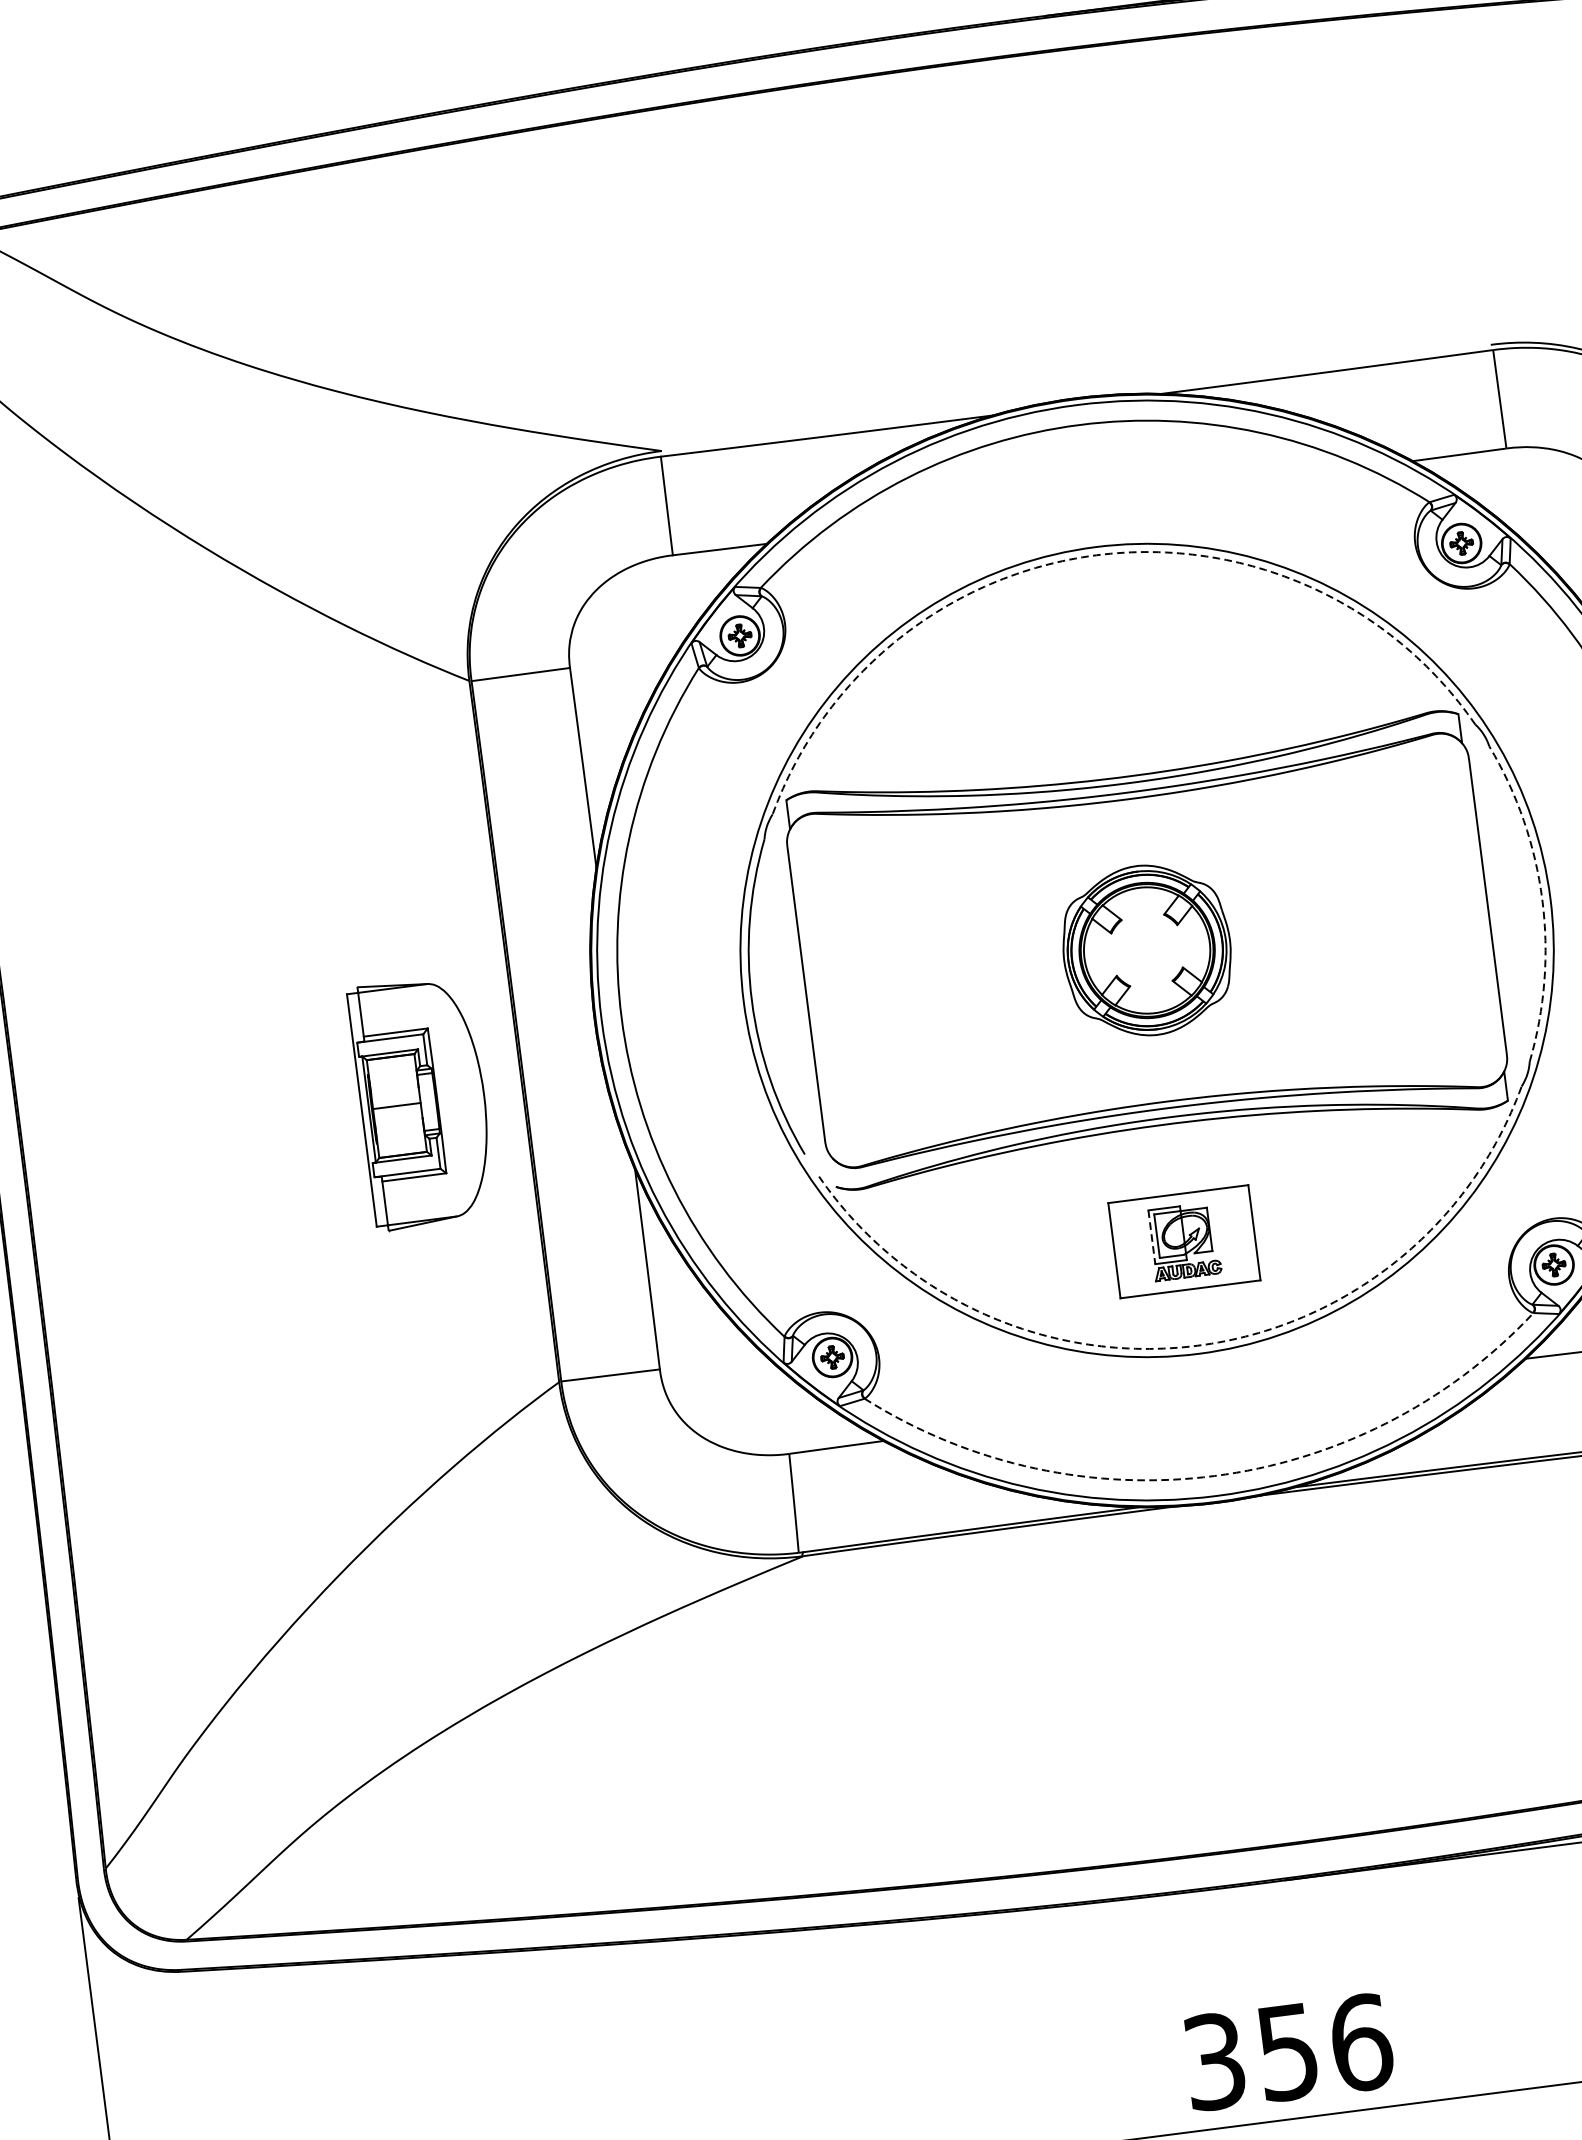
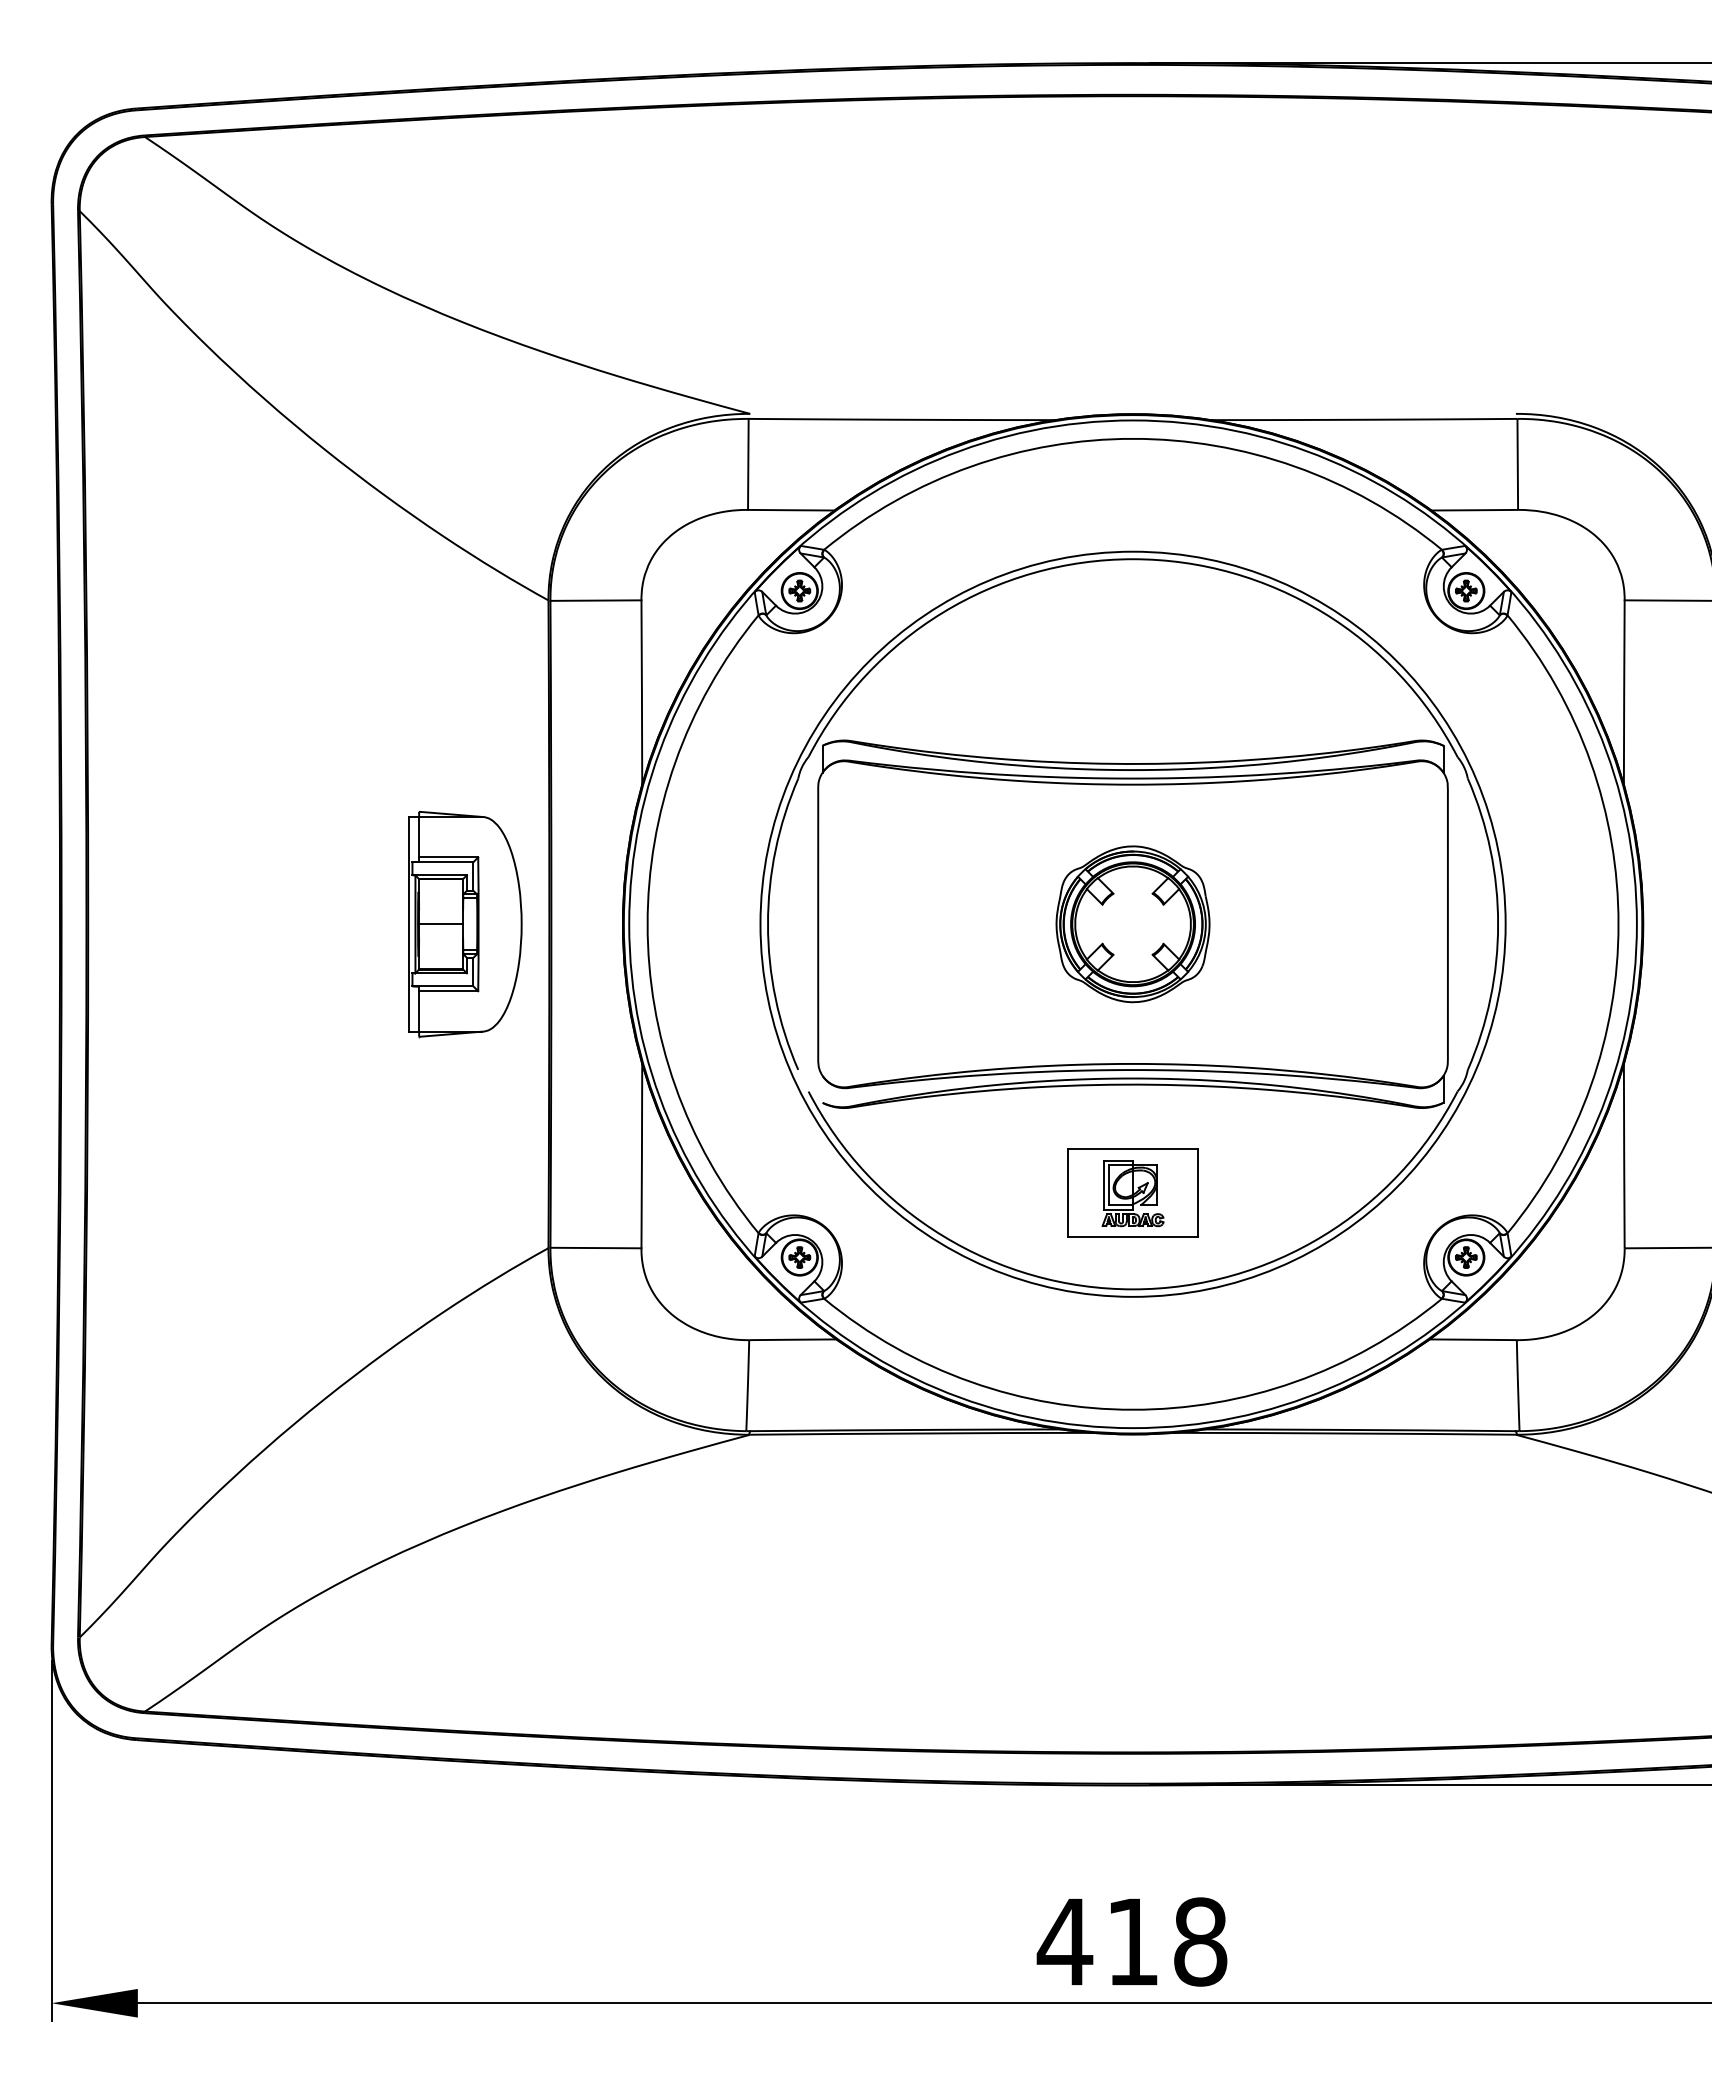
arc: (1097, 555) -> (1133, 559), dashed -> solid
arc: (1542, 900) -> (1498, 924), dashed -> solid
part: (423, 1102) -> (465, 924), moved
line: (1151, 1237) -> (1103, 1185), dashed -> solid
arc: (1198, 1345) -> (1133, 1289), dashed -> solid
arc: (1214, 1475) -> (1133, 1409), dashed -> solid
text: (1286, 2051) -> (1131, 1941), 356 -> 418

